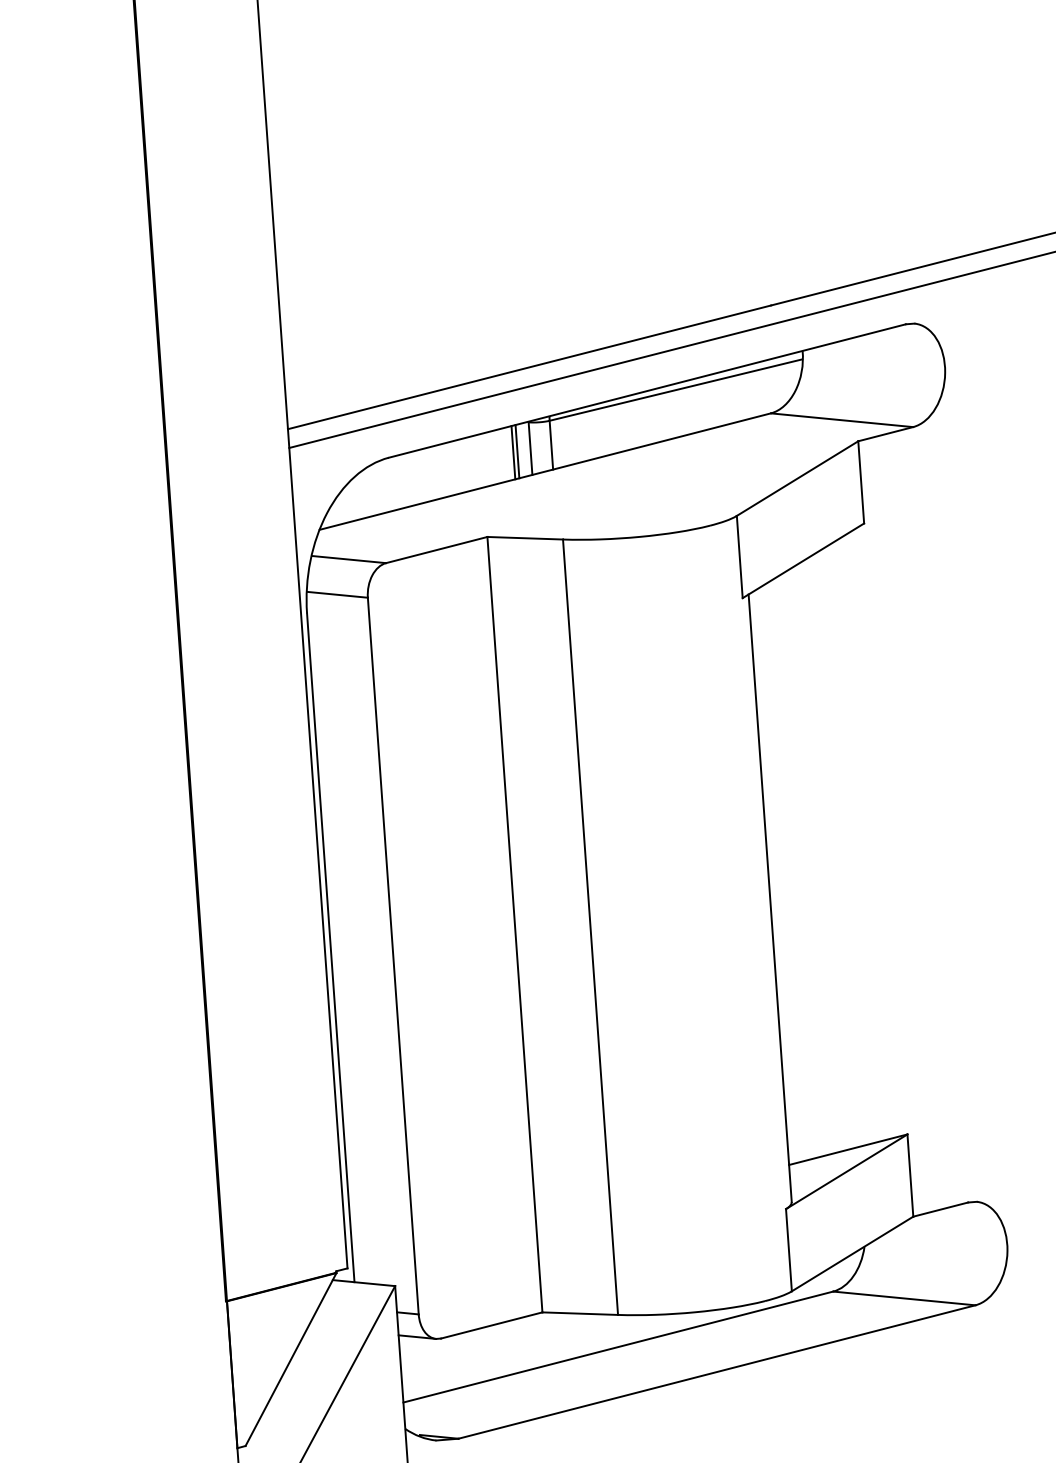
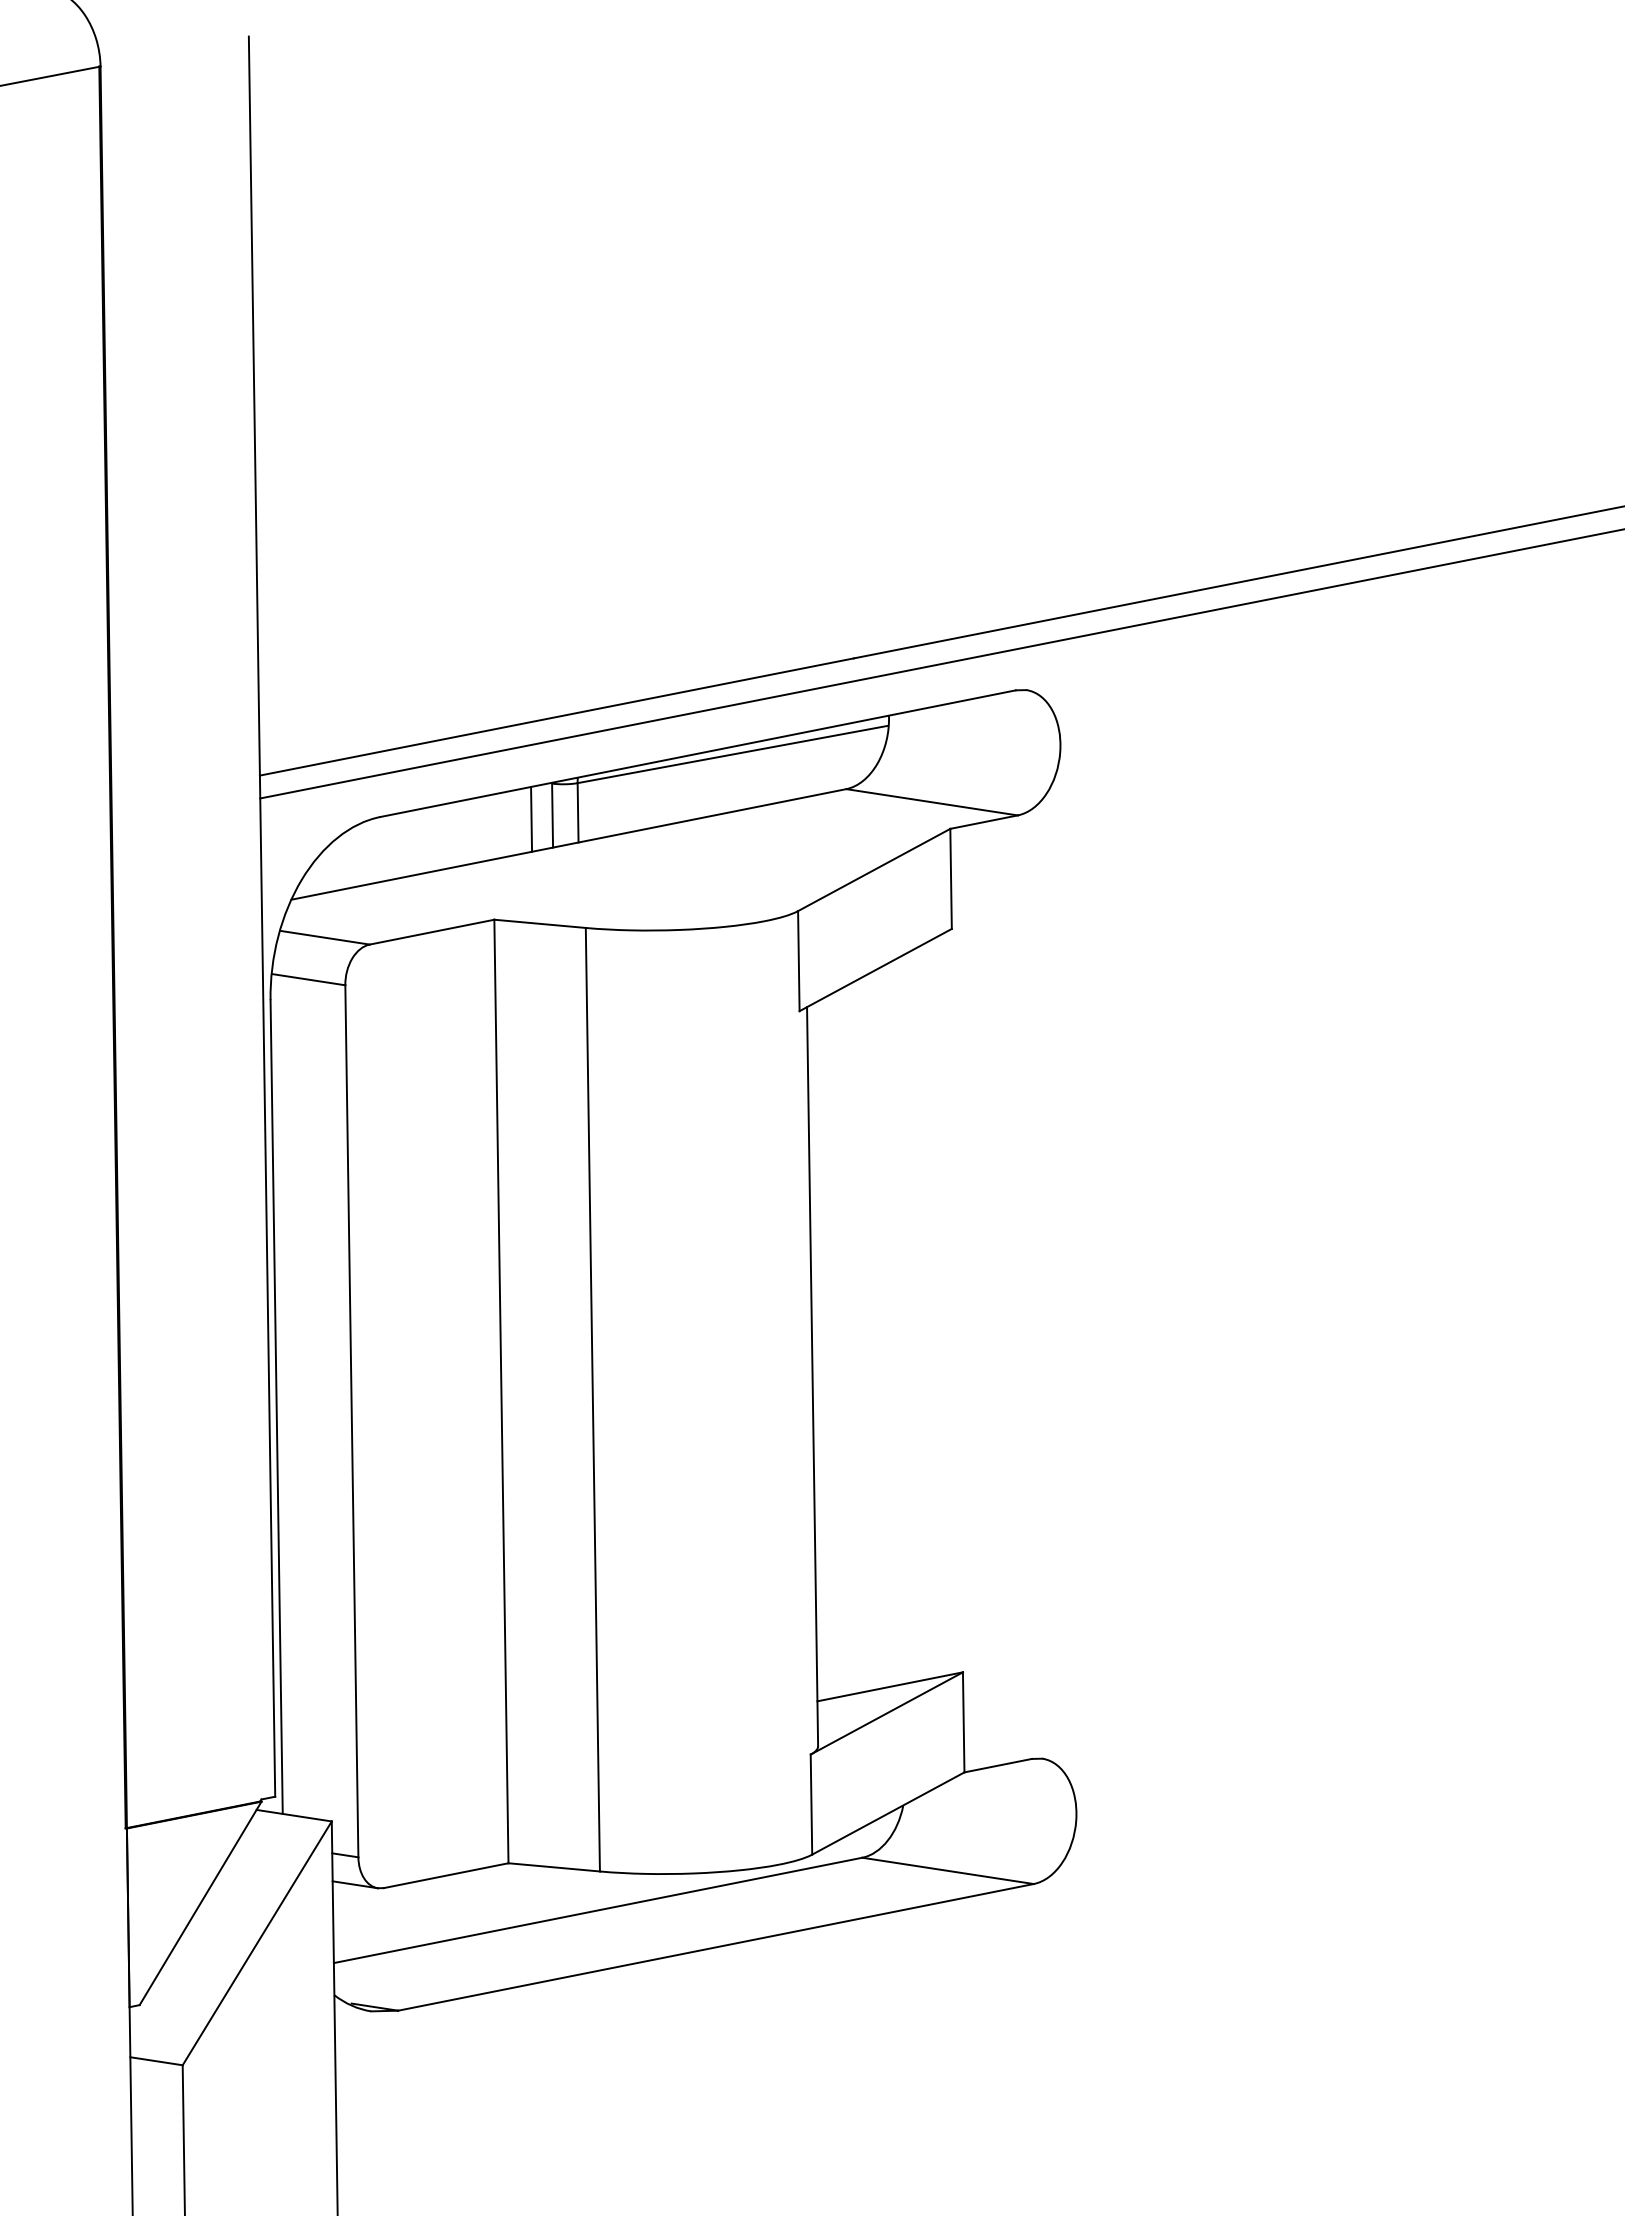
line: (517, 450) -> (536, 817), removed

